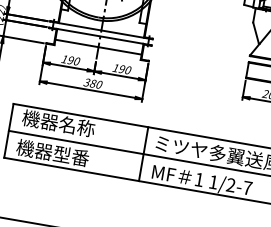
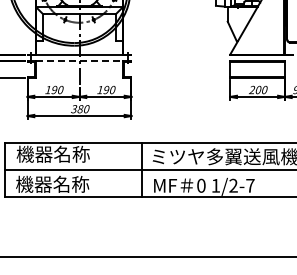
line: (100, 36) -> (79, 61), solid -> dashed
line: (98, 47) -> (79, 72), removed
text: (71, 155) -> (71, 183), 機器型番 -> 機器名称
text: (199, 179) -> (201, 185), 1 -> 0

